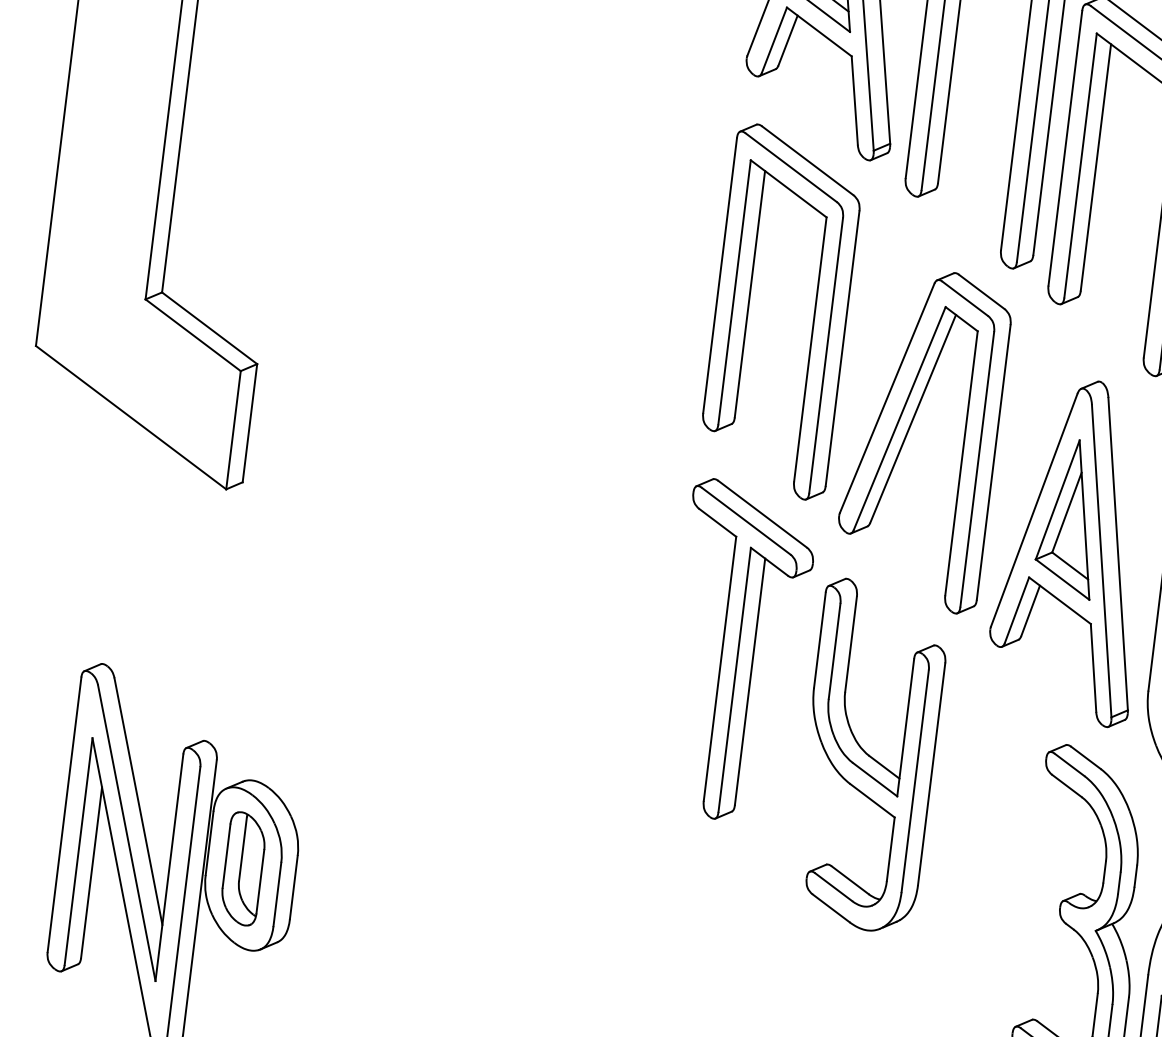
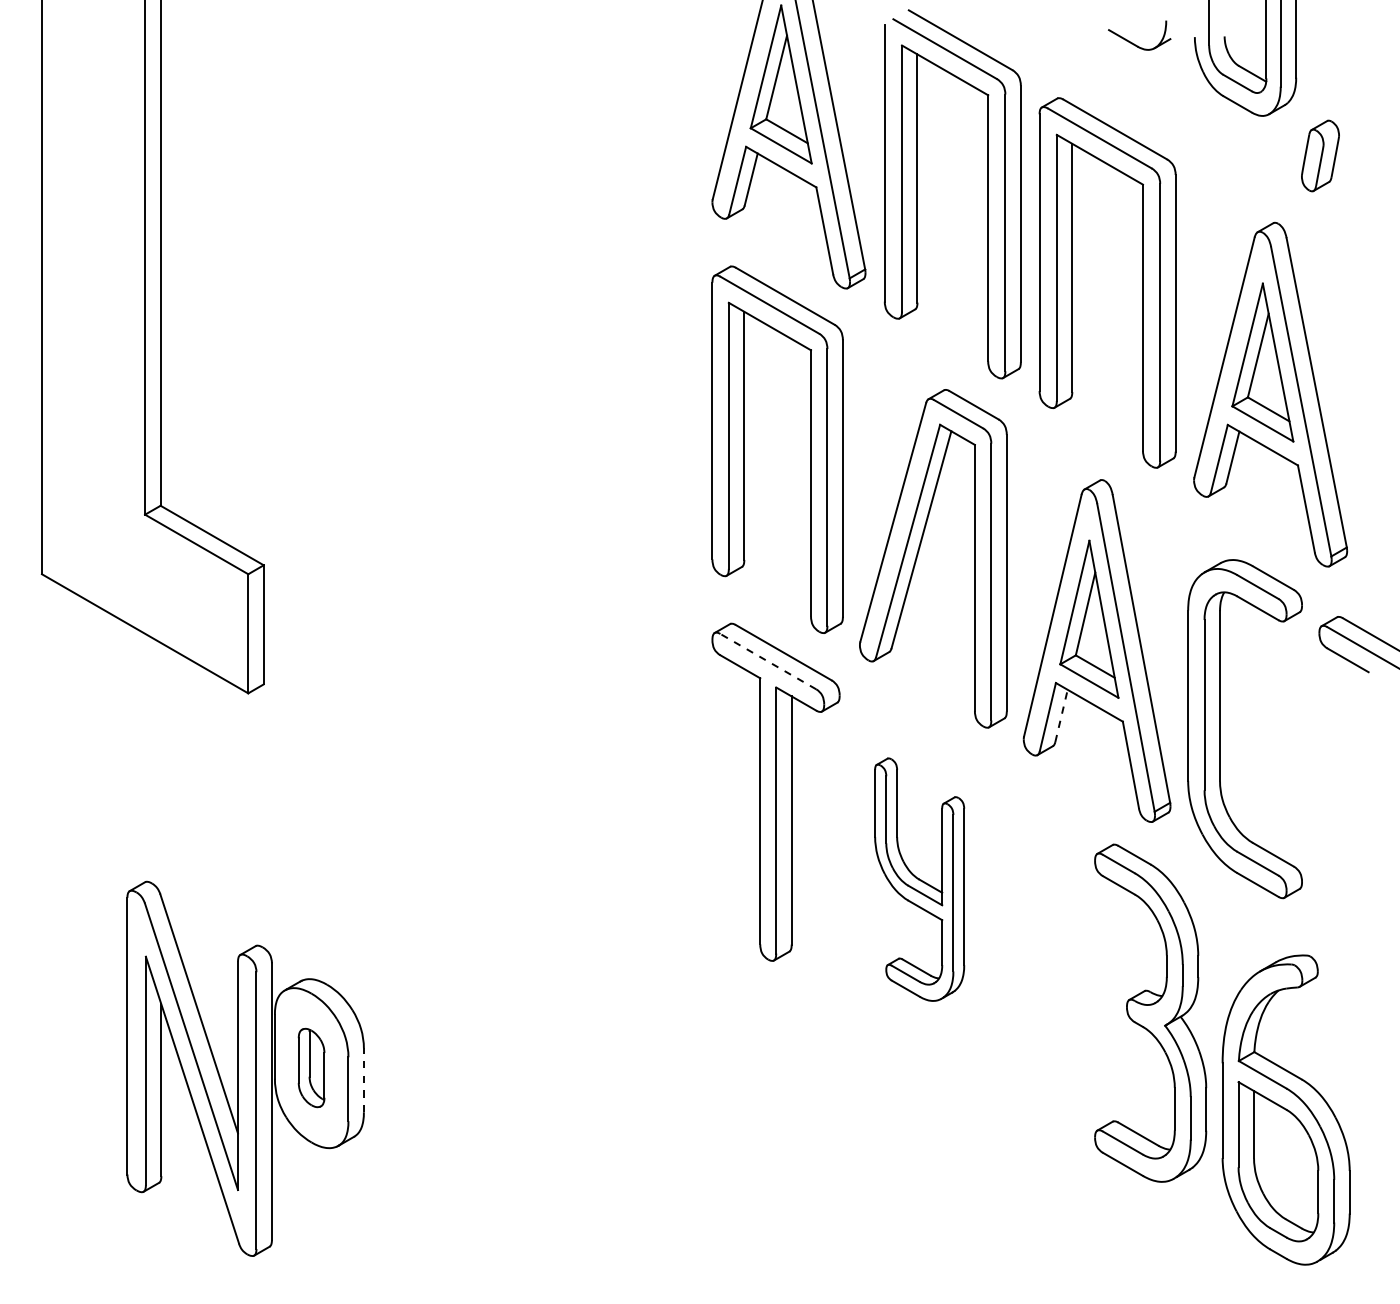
line: (745, 520) -> (767, 661), solid -> dashed
line: (1030, 610) -> (1061, 715), solid -> dashed
part: (869, 755) -> (919, 879), size x0.7
part: (243, 868) -> (311, 1067), size x0.7
line: (293, 887) -> (363, 1080), solid -> dashed

